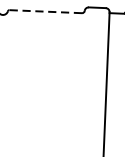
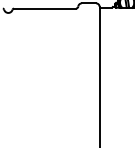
line: (45, 11) -> (44, 8), dashed -> solid

